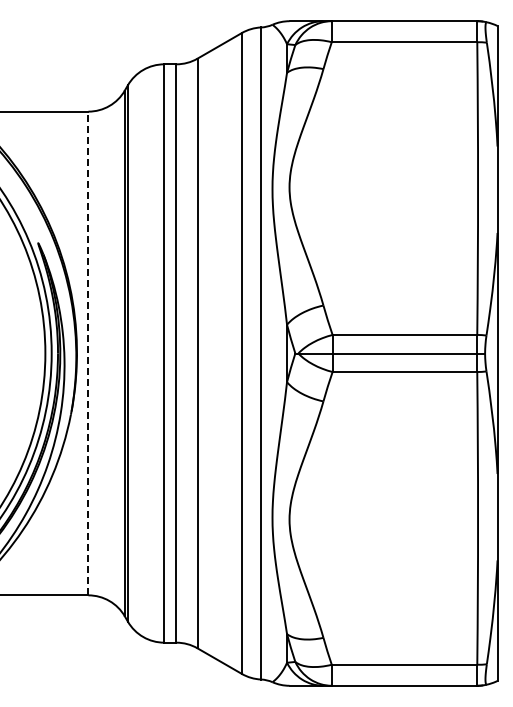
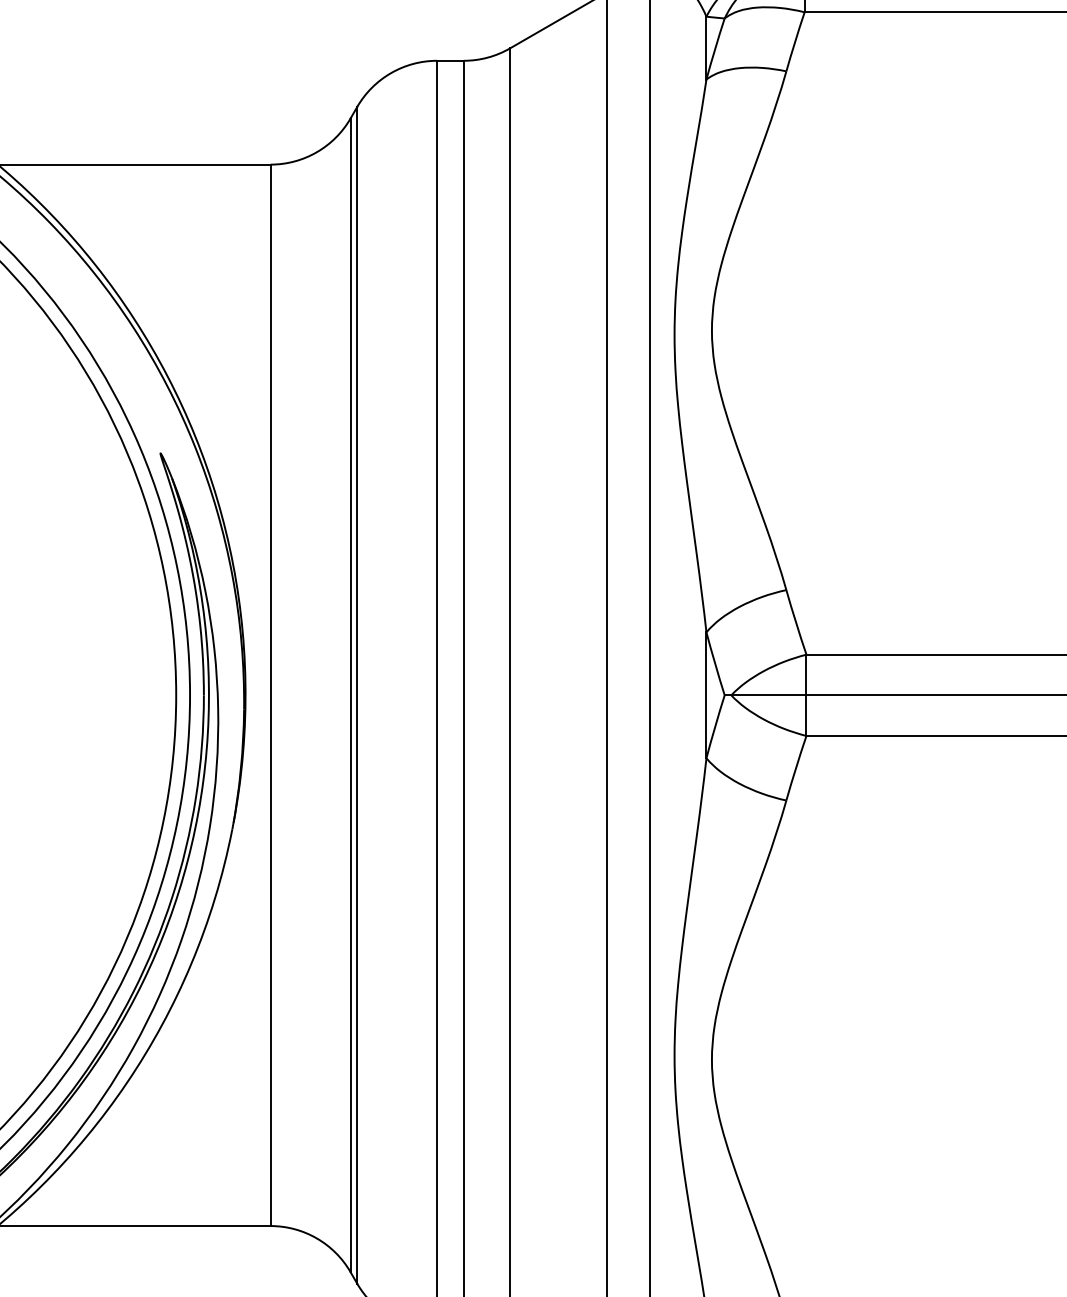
line: (88, 353) -> (270, 695), dashed -> solid

